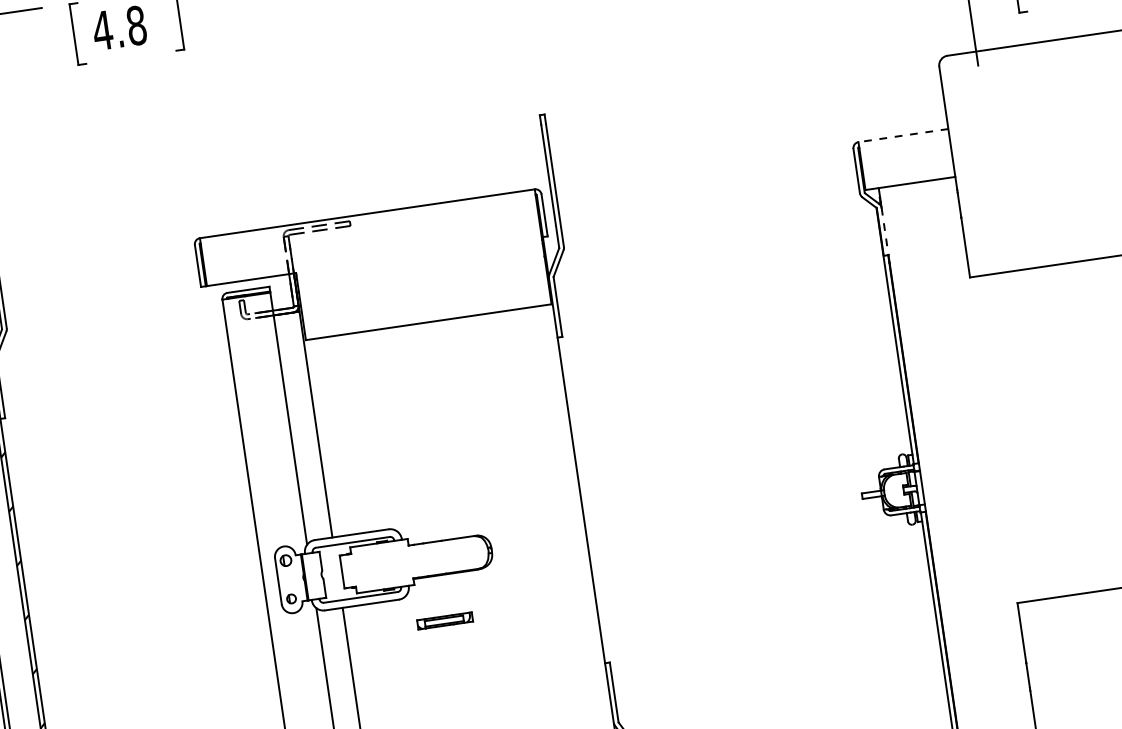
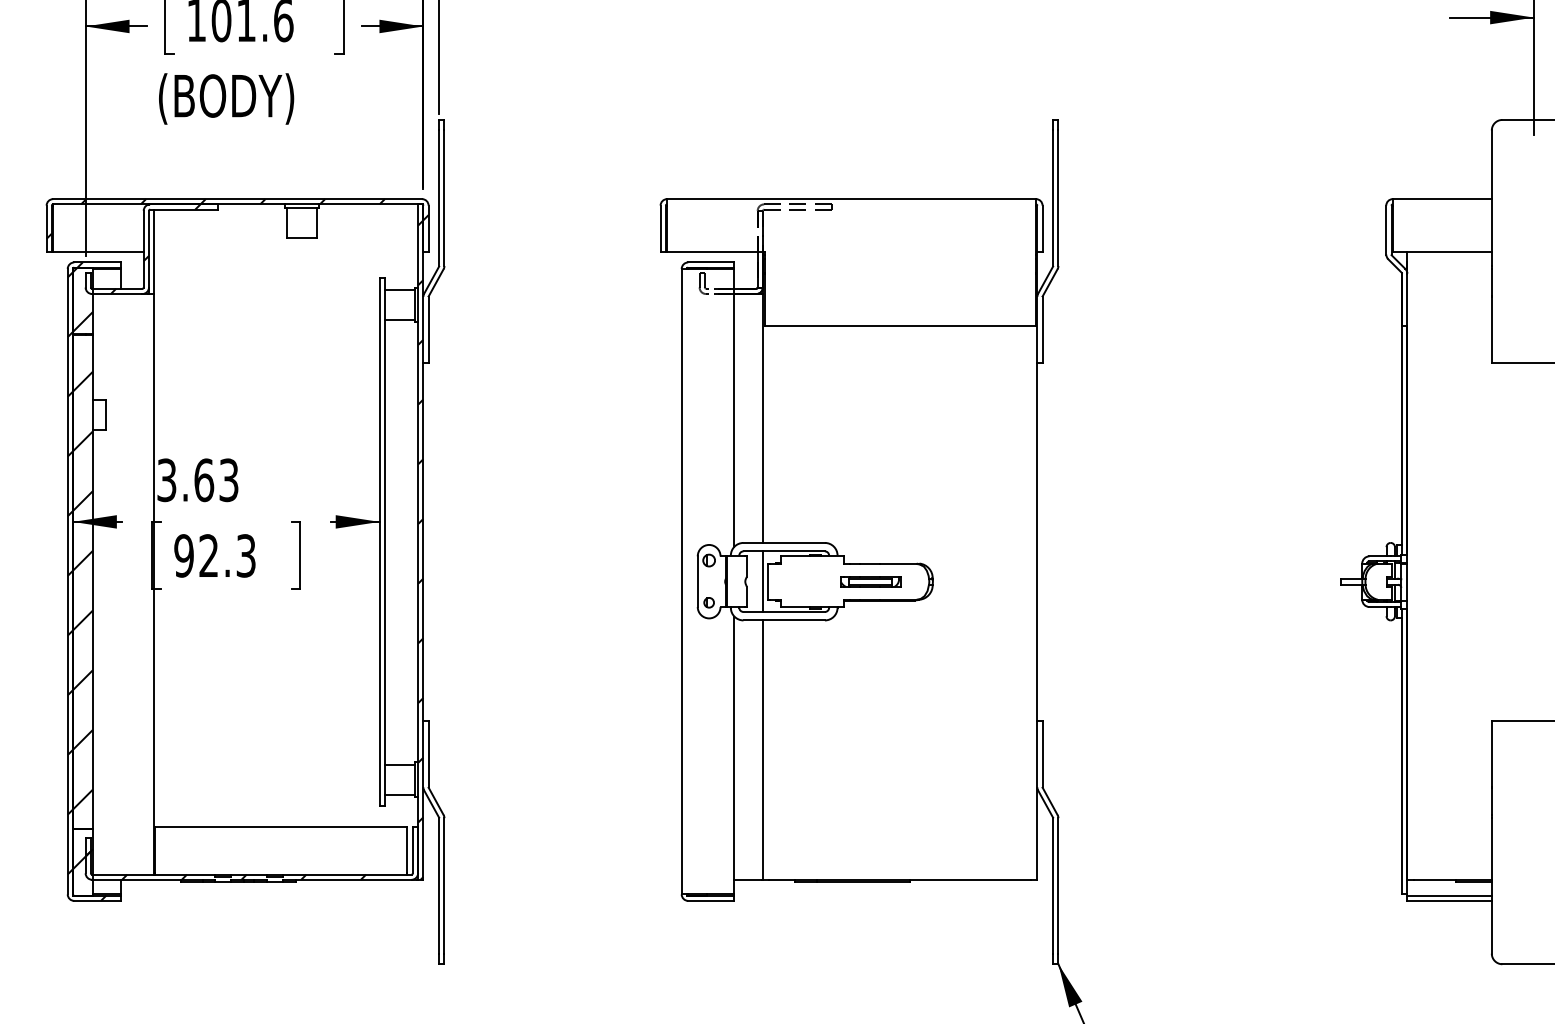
line: (903, 135) -> (1442, 199), dashed -> solid
line: (885, 232) -> (1407, 300), dashed -> solid
line: (337, 572) -> (762, 581), added
part: (444, 620) -> (870, 581), moved

